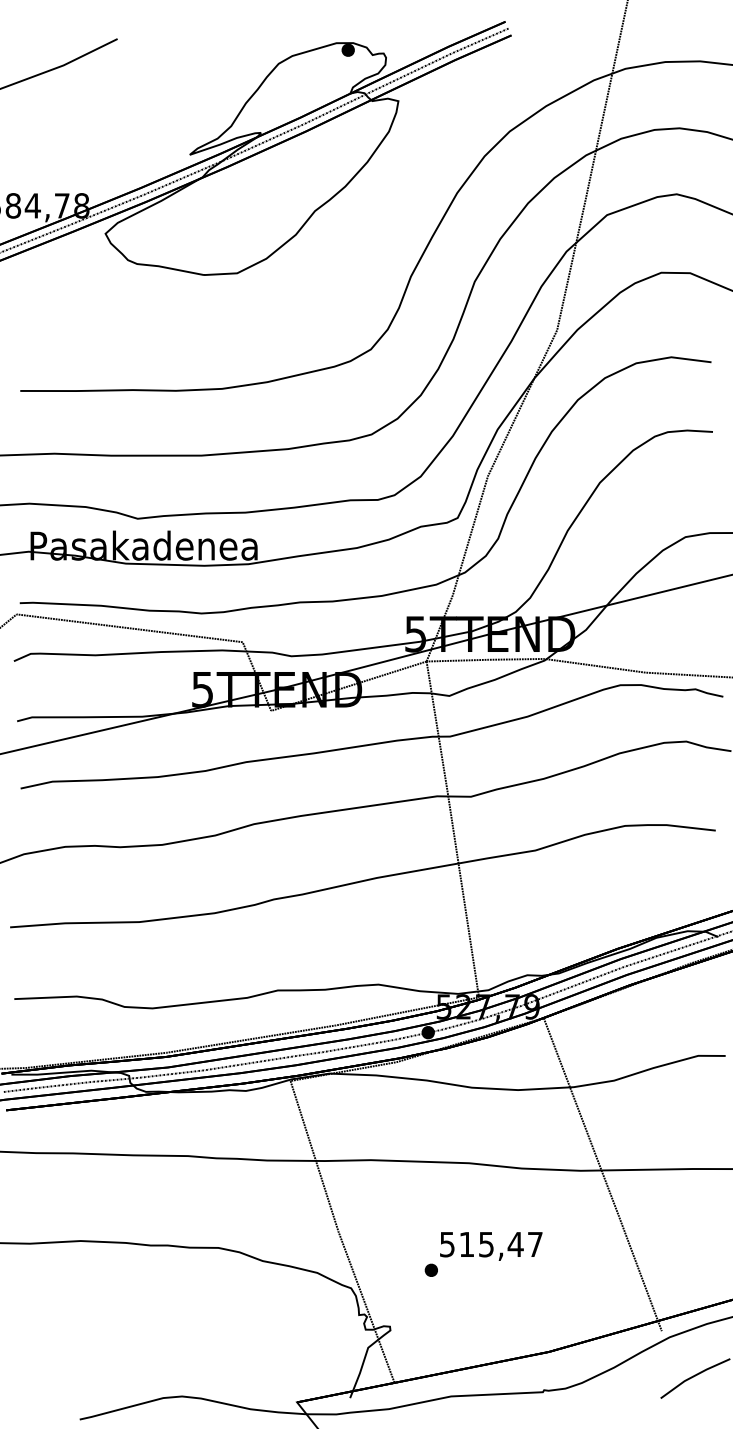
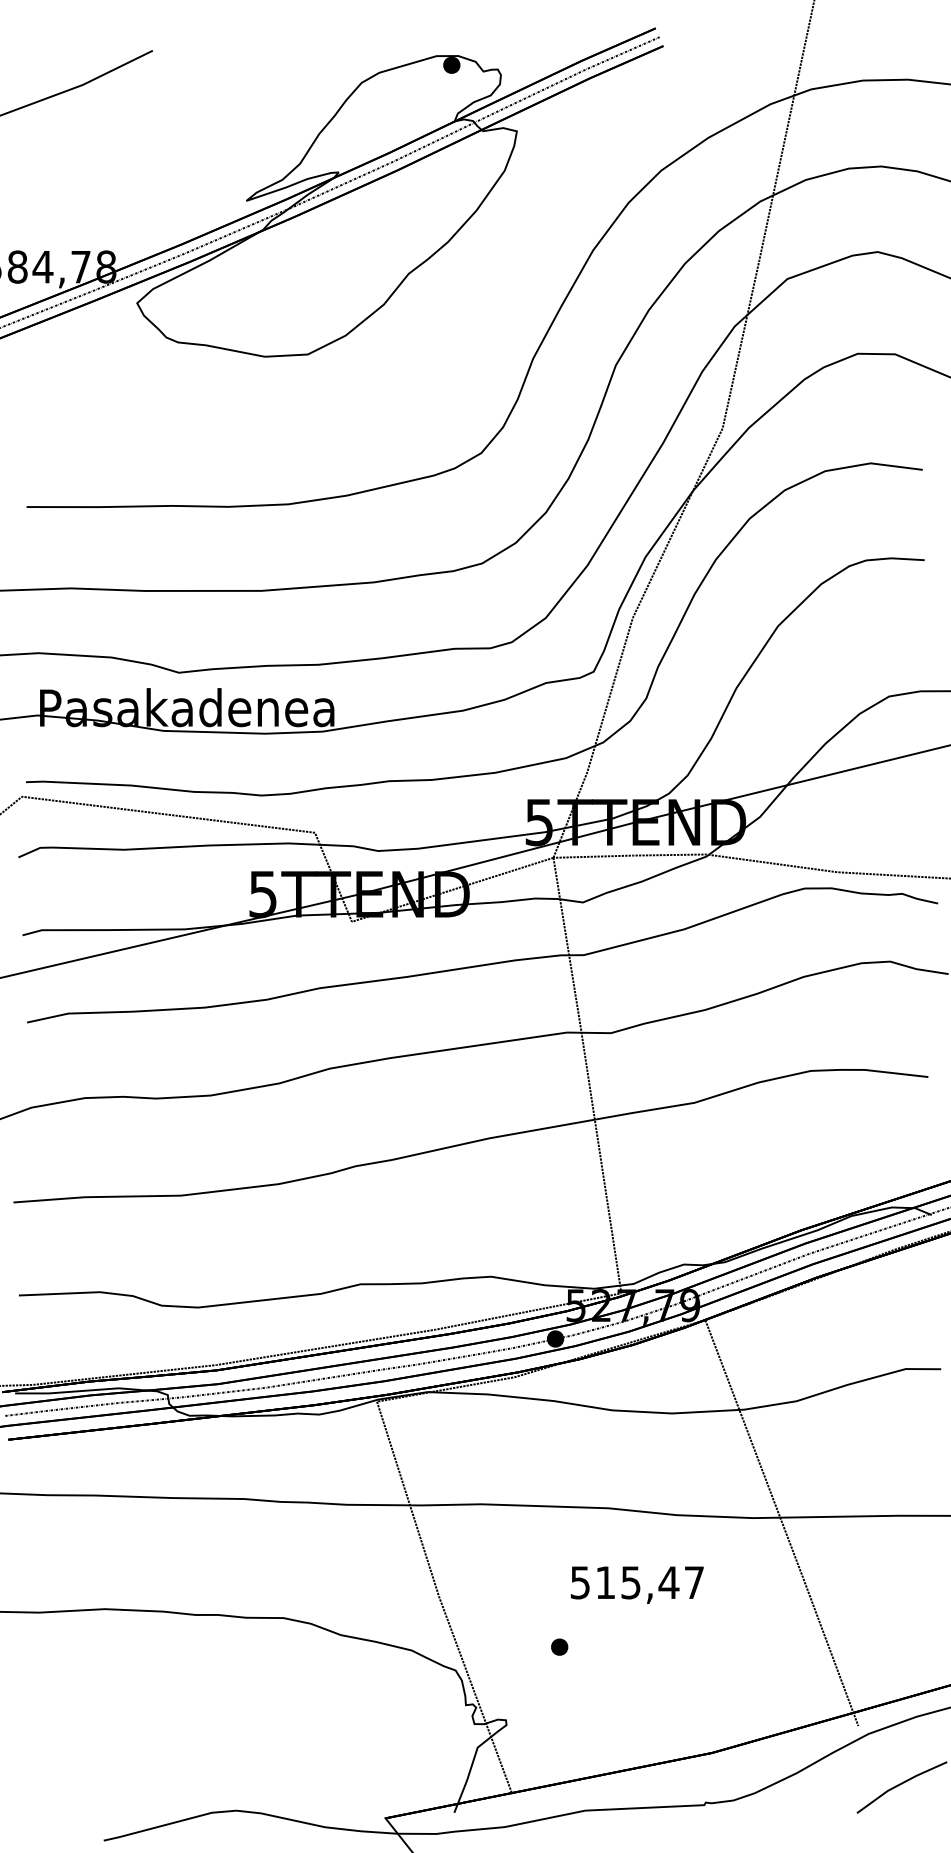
text: (490, 1245) -> (636, 1584), moved

